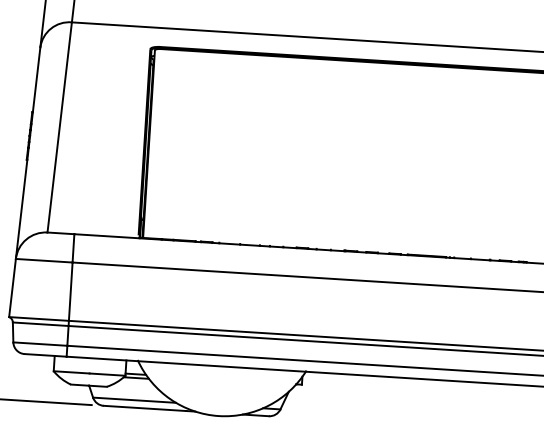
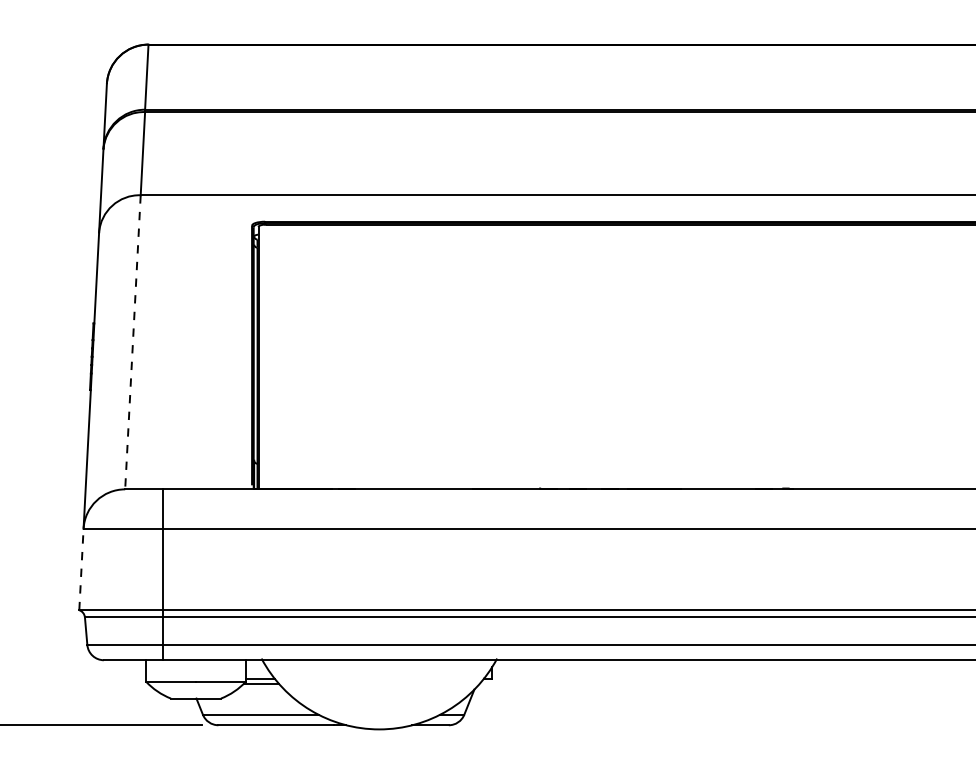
line: (59, 127) -> (132, 342), solid -> dashed
line: (12, 287) -> (81, 569), solid -> dashed

